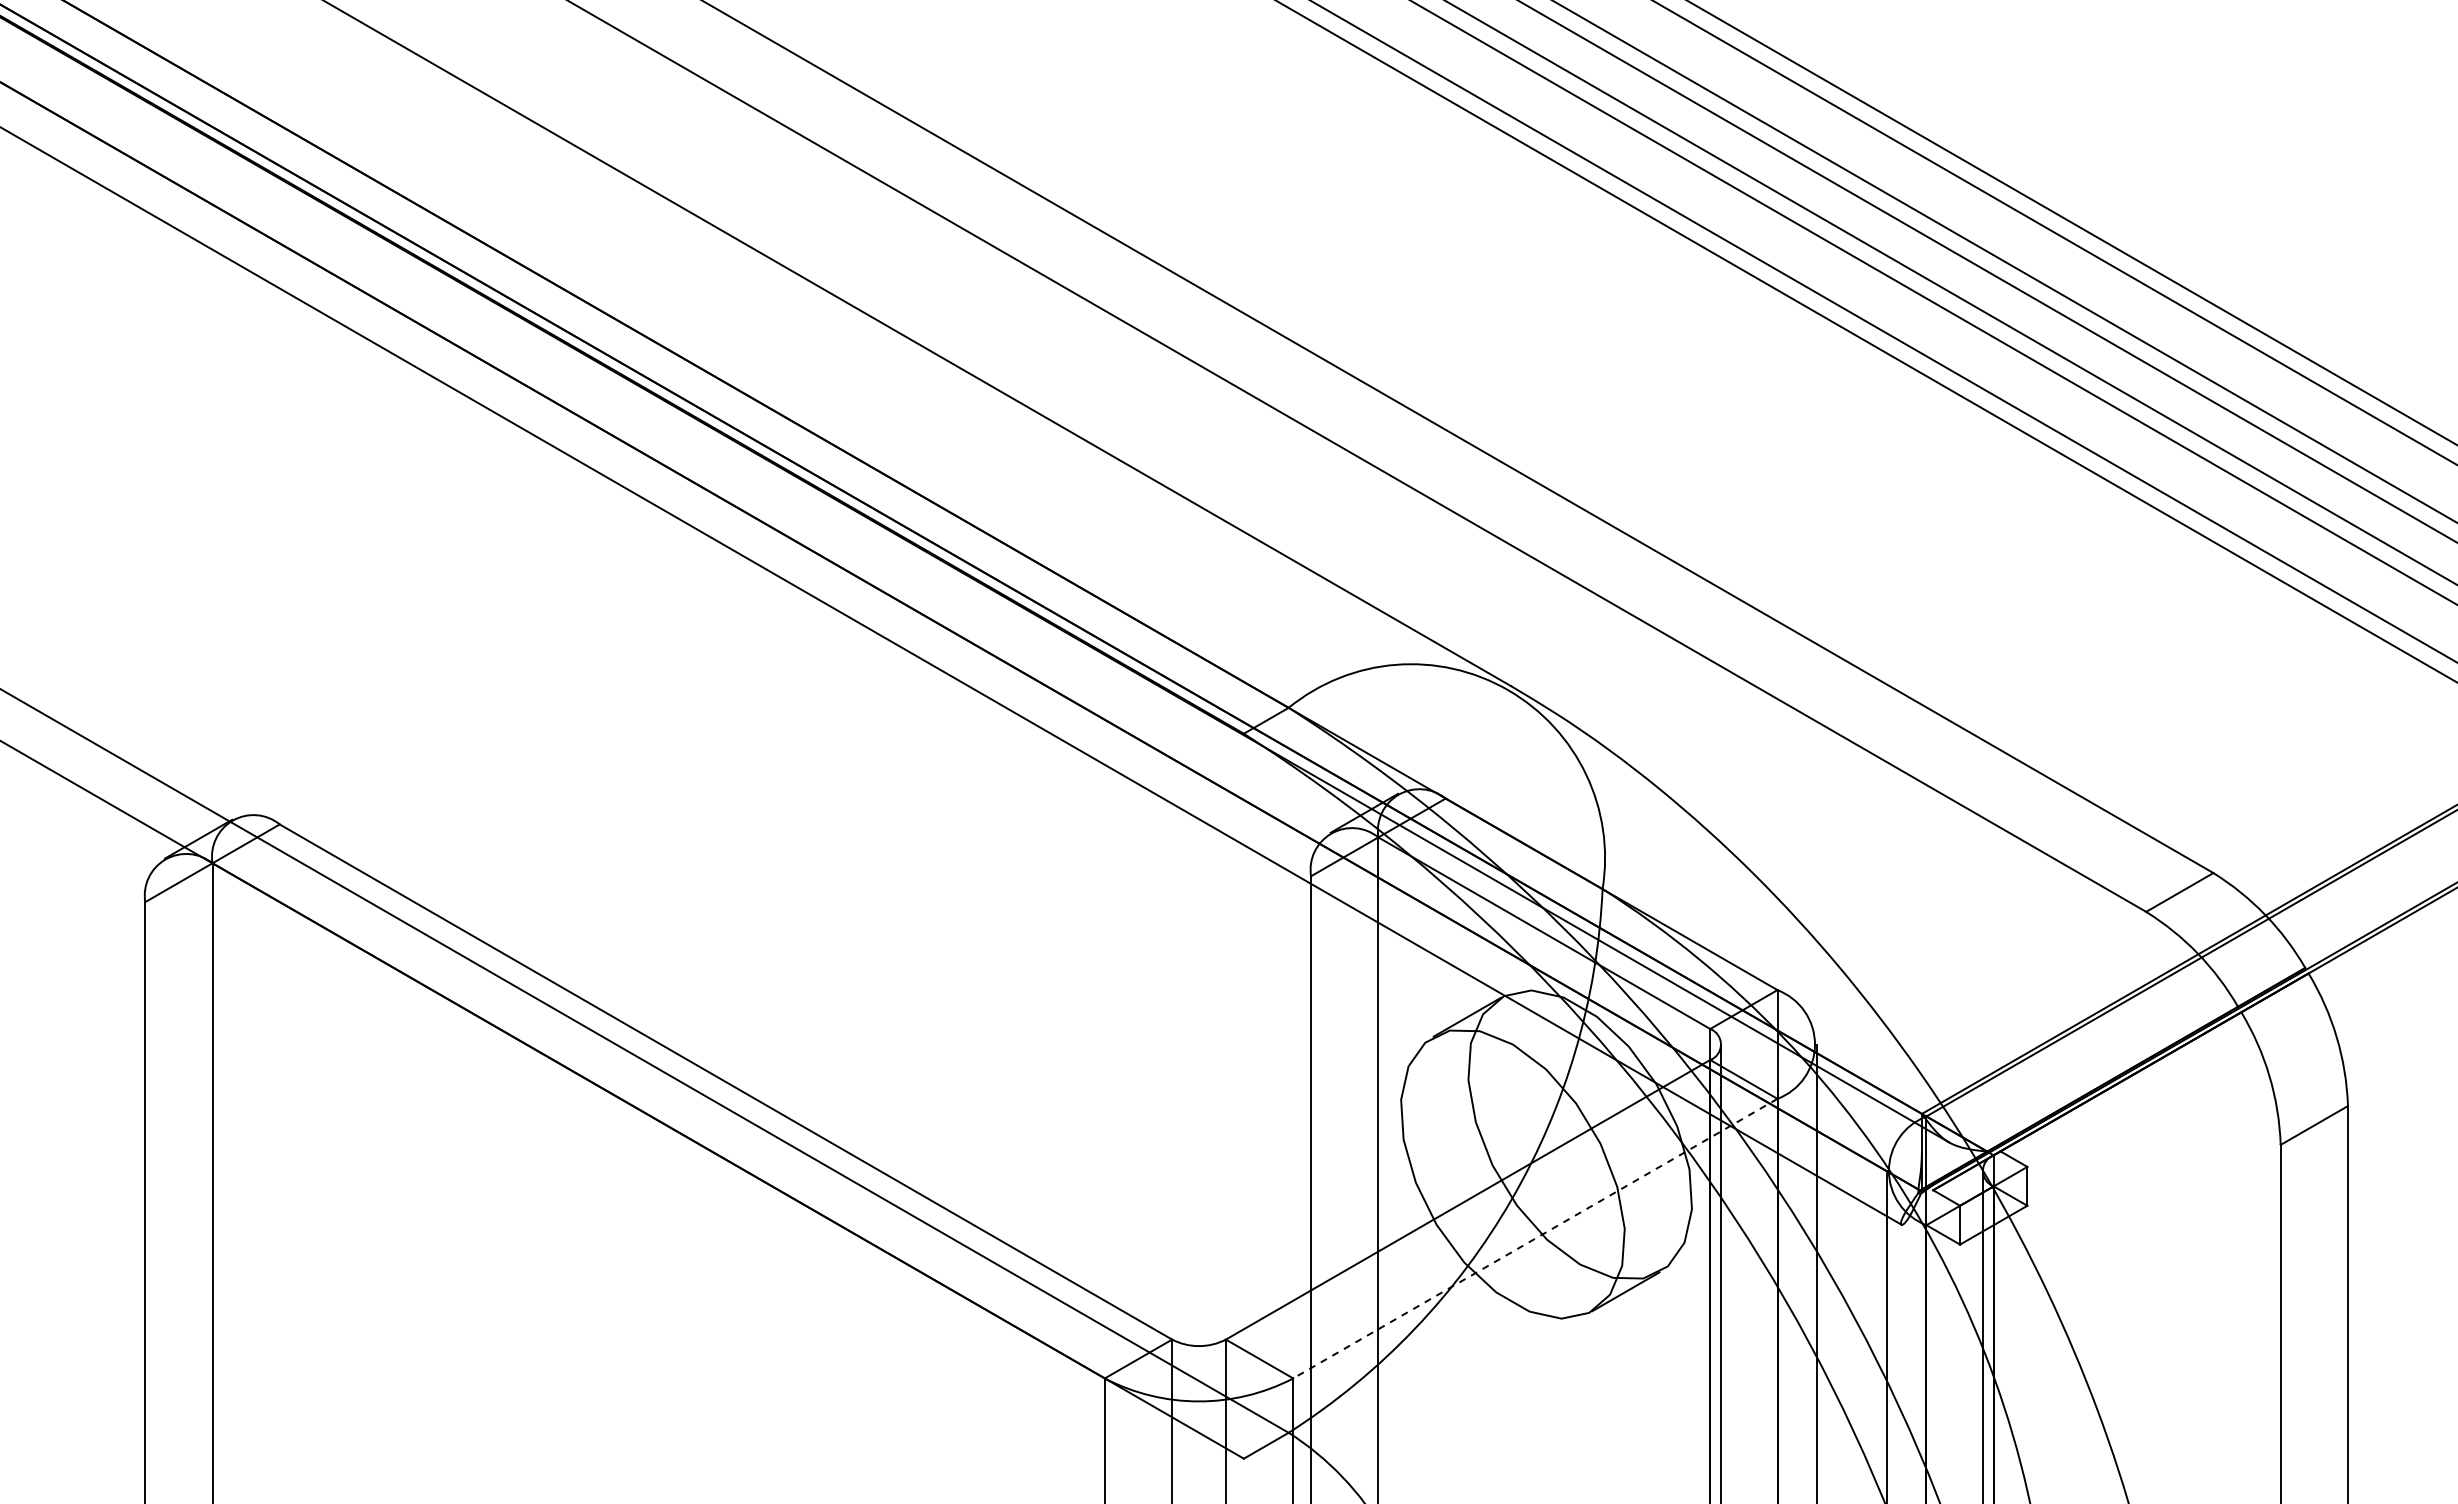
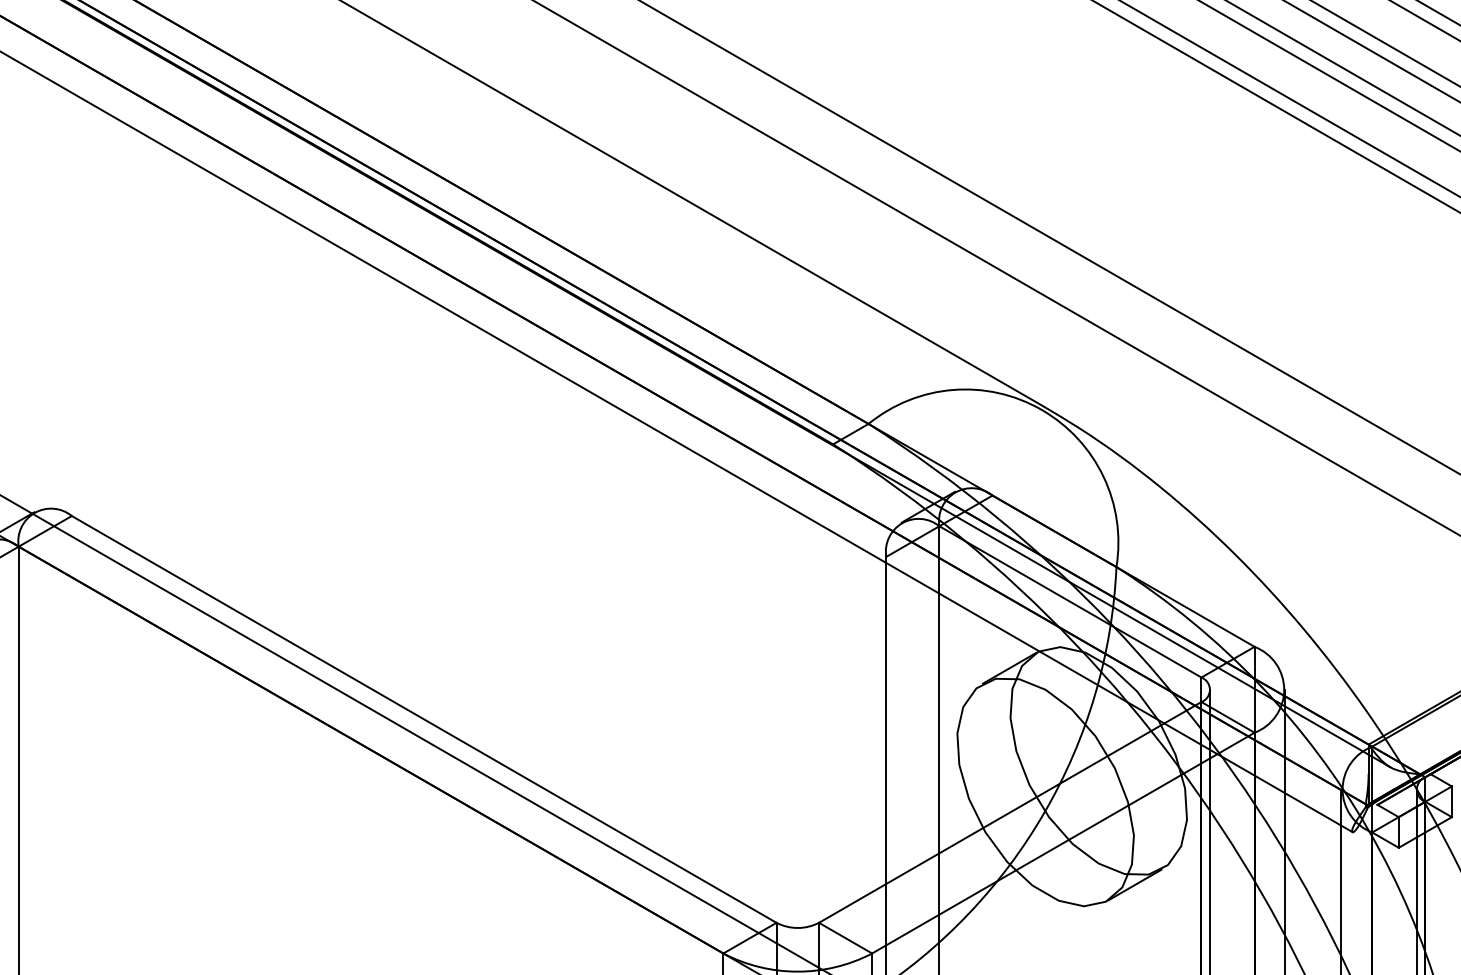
line: (1535, 1238) -> (1063, 842), dashed -> solid

